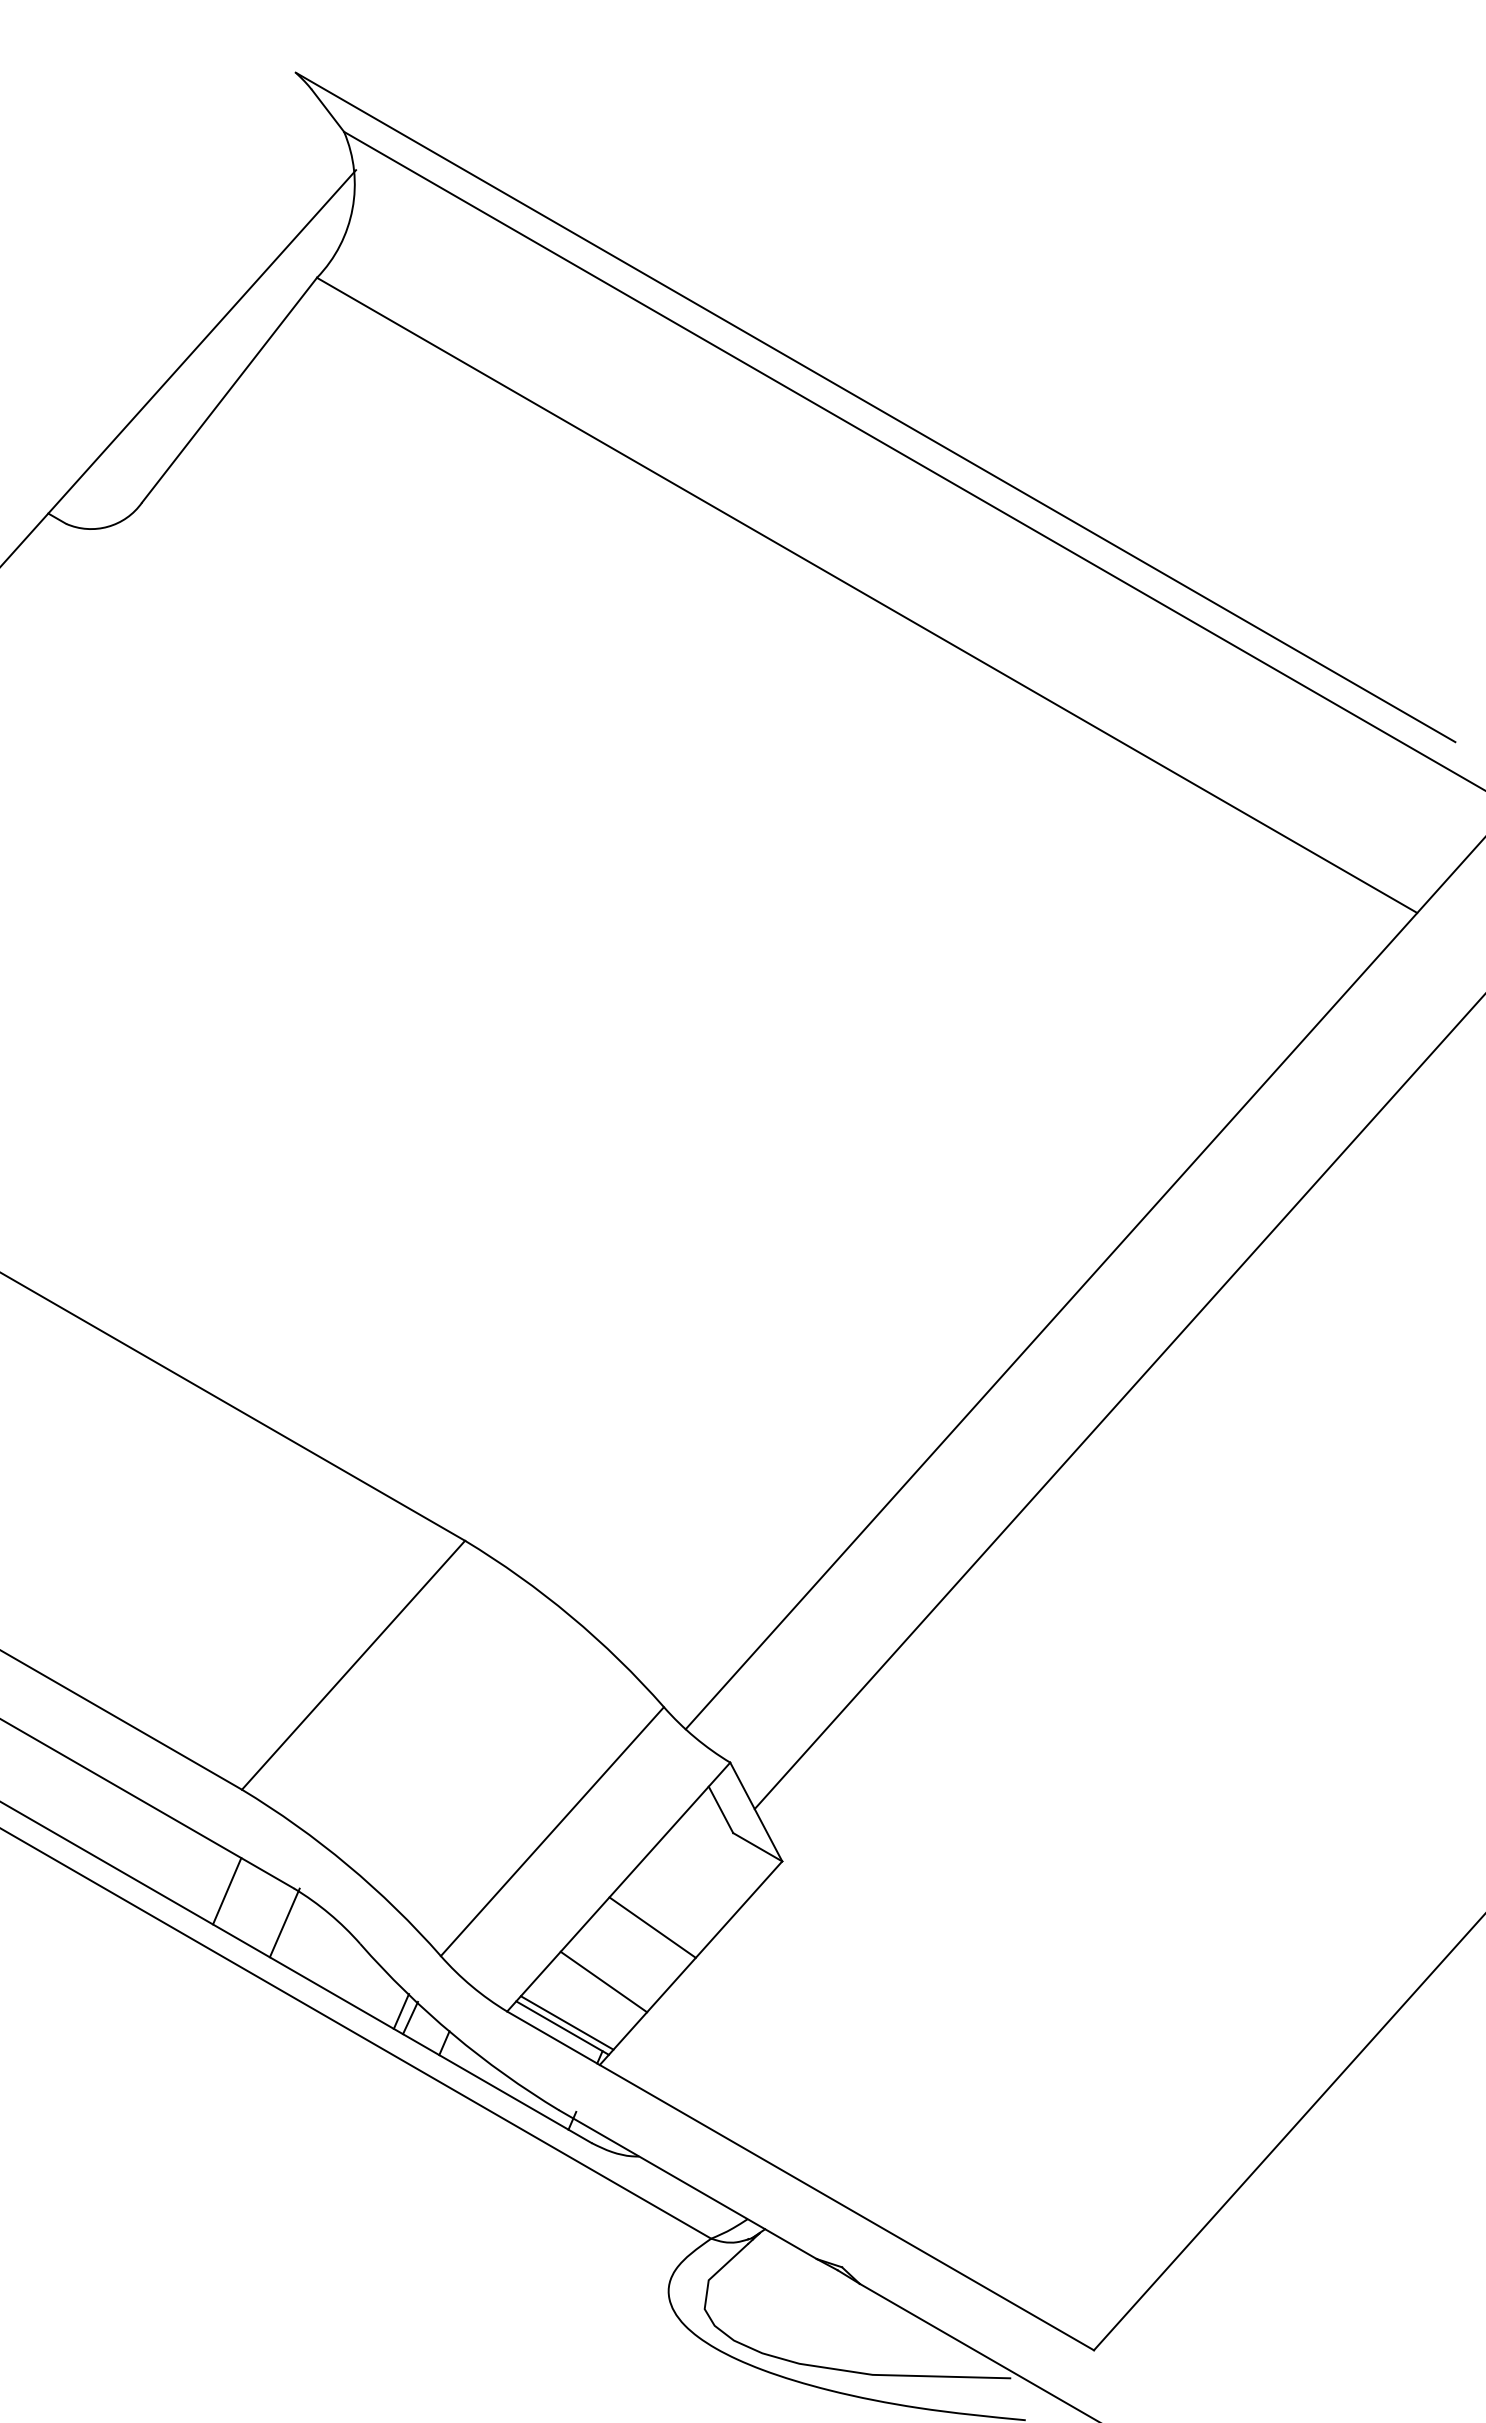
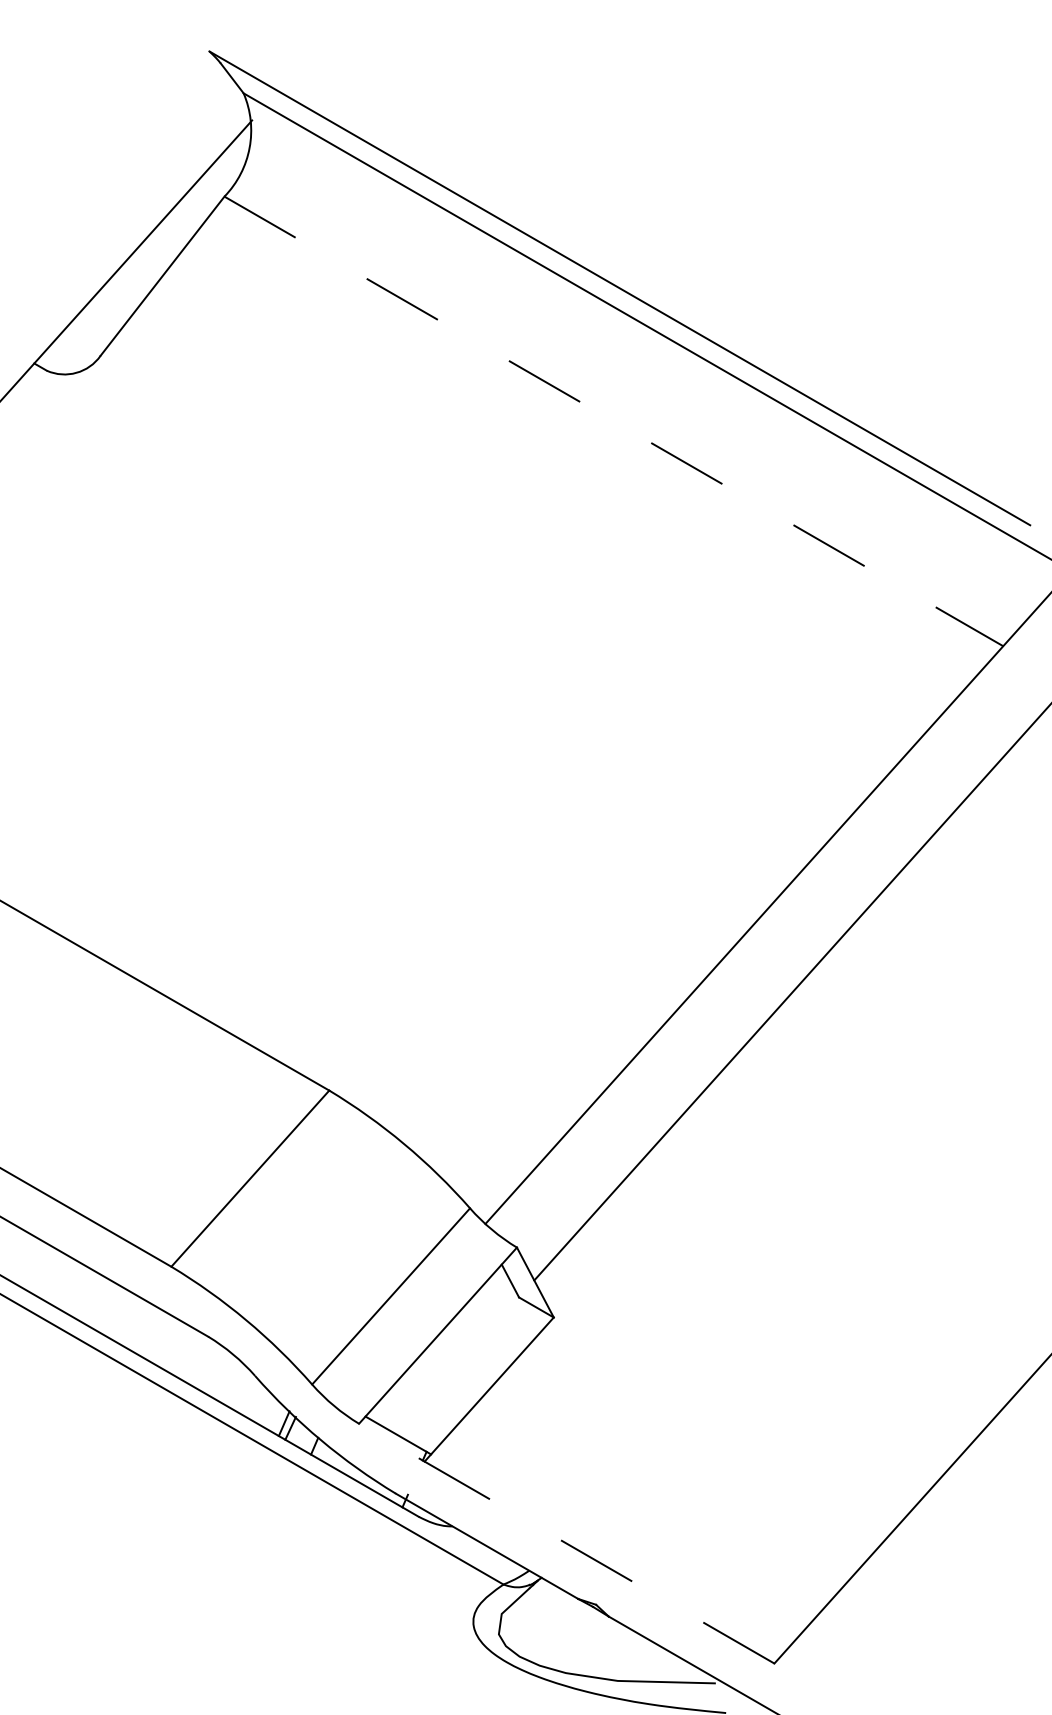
line: (867, 595) -> (614, 421), solid -> dashed
line: (227, 1891) -> (161, 1338), removed
line: (284, 1922) -> (201, 1360), removed
line: (652, 1927) -> (461, 1364), removed
line: (603, 1981) -> (427, 1402), removed
line: (566, 2022) -> (401, 1431), removed
line: (800, 2180) -> (566, 1543), solid -> dashed

